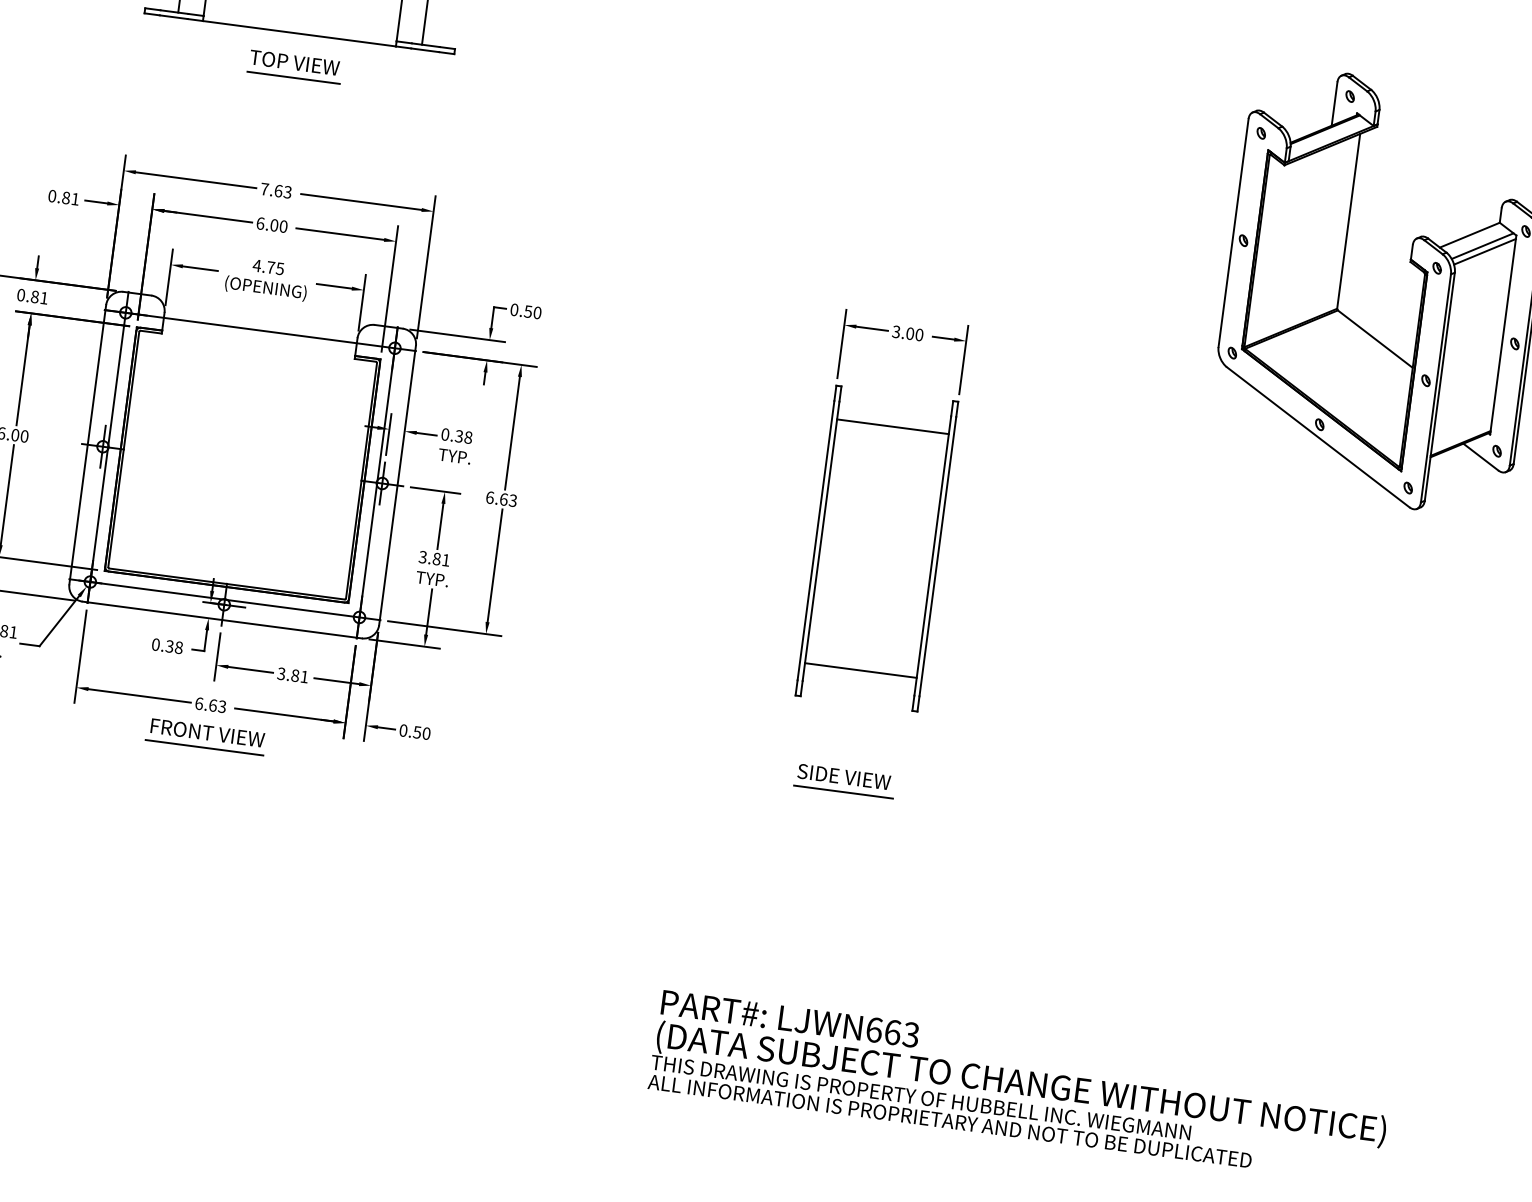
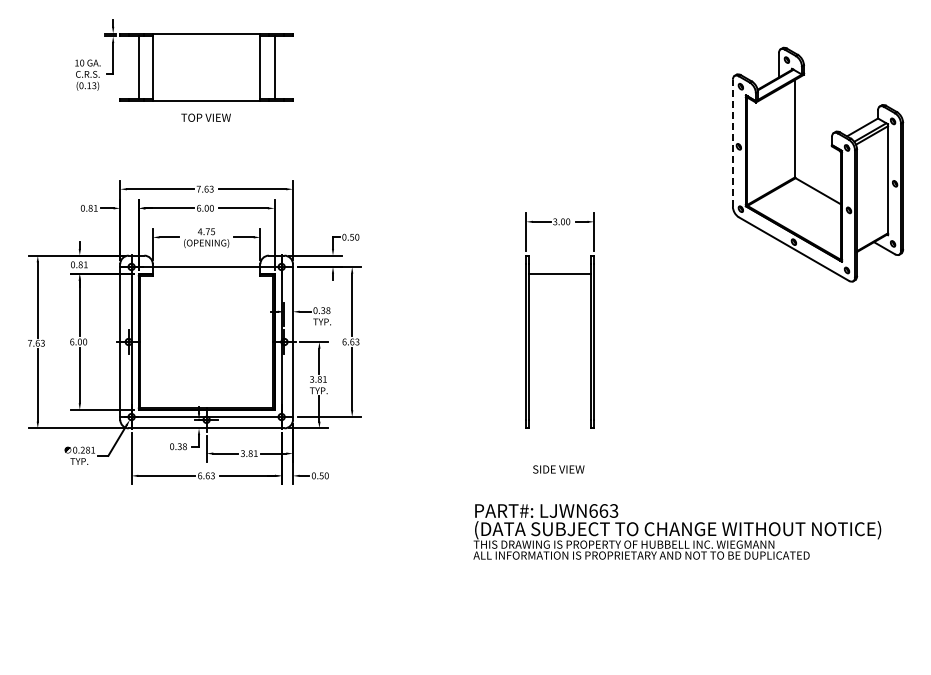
line: (293, 78) -> (206, 126), removed
line: (1232, 233) -> (732, 143), solid -> dashed
line: (861, 669) -> (560, 409), removed
part: (204, 736) -> (205, 493), removed
line: (843, 791) -> (559, 477), removed
text: (1020, 1086) -> (677, 531), moved

